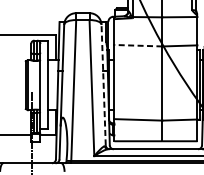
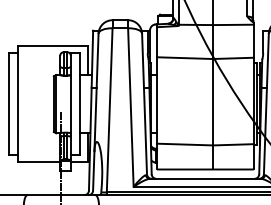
line: (138, 46) -> (185, 58), dashed -> solid
line: (103, 84) -> (144, 103), dashed -> solid

